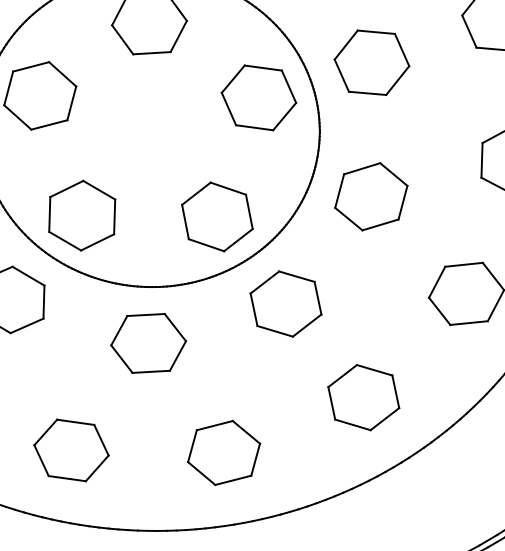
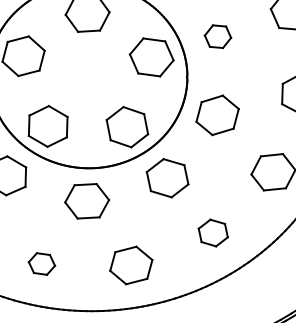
part: (371, 62) -> (217, 36), size x0.6
part: (364, 396) -> (213, 232), size x0.7
part: (70, 449) -> (41, 263), size x0.6

